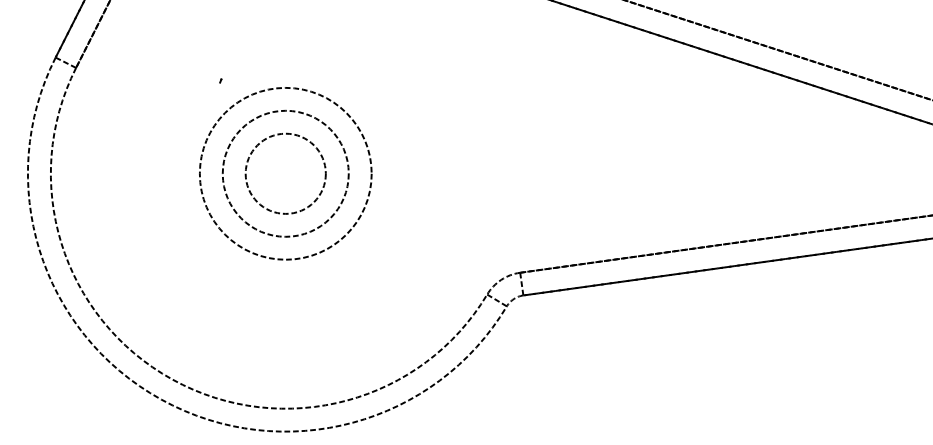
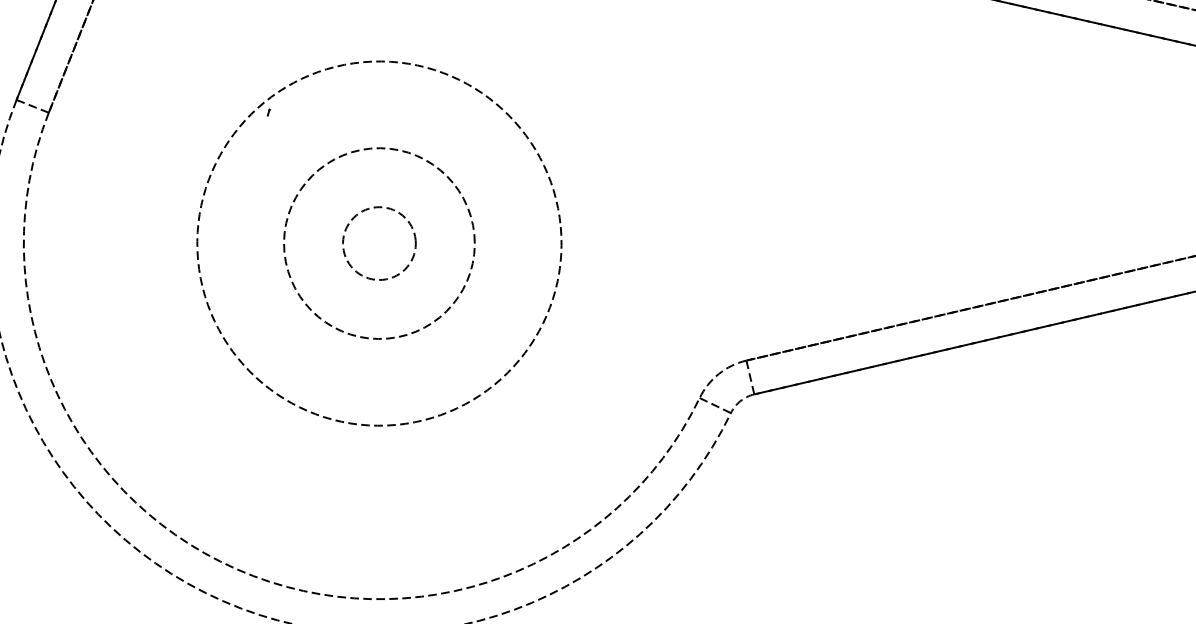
circle: (285, 173) -> (378, 243), size x0.6
circle: (285, 173) -> (378, 243), size x1.4

